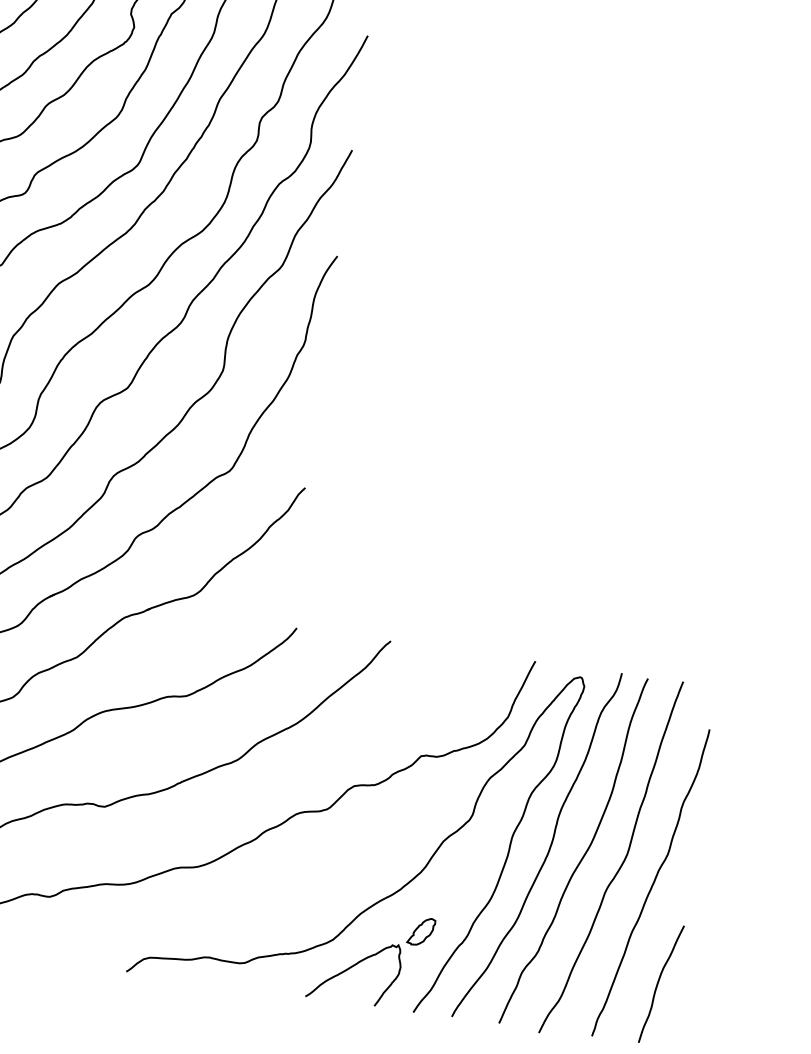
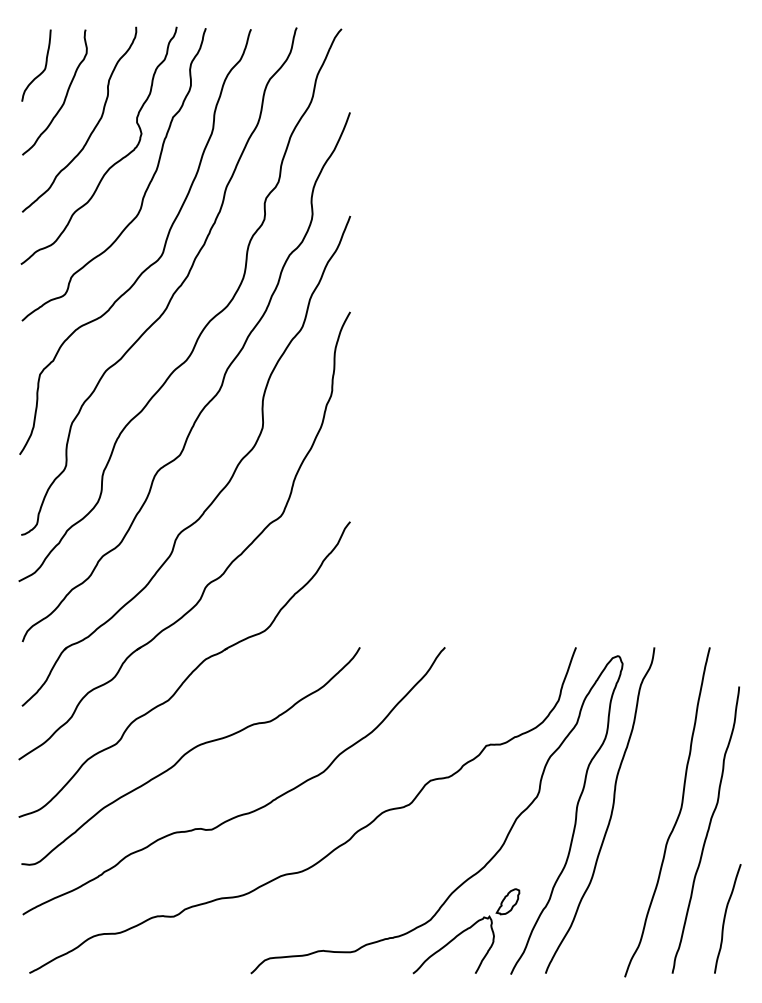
curve: (581, 856) -> (641, 815), removed

